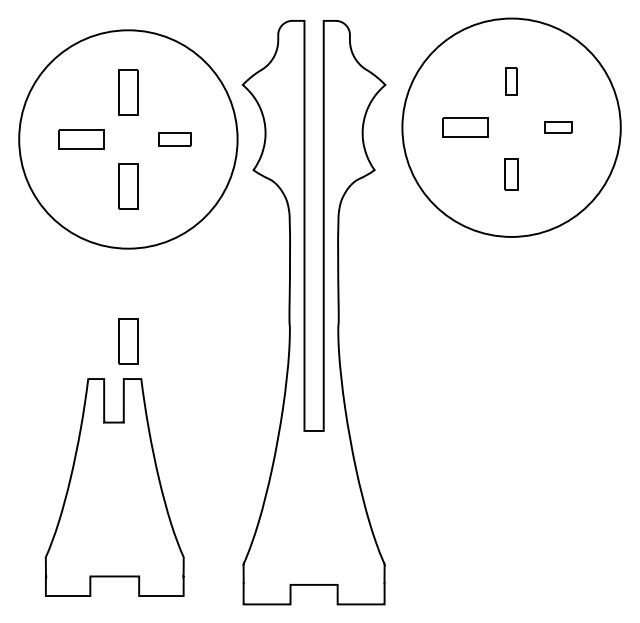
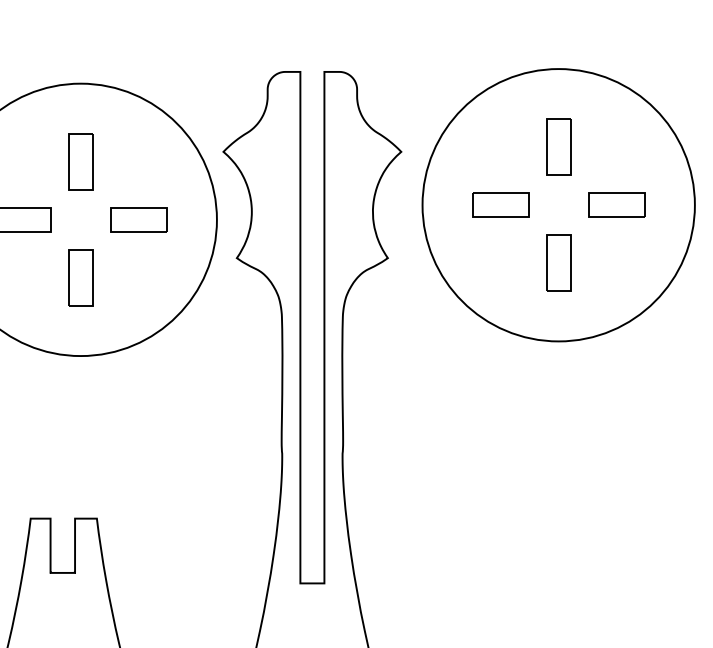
part: (511, 81) -> (558, 147), size x1.67
part: (558, 127) -> (617, 204), size x1.67
part: (174, 139) -> (138, 219), size x1.43
part: (511, 174) -> (558, 263), size x1.43
part: (128, 341) -> (80, 471), removed

